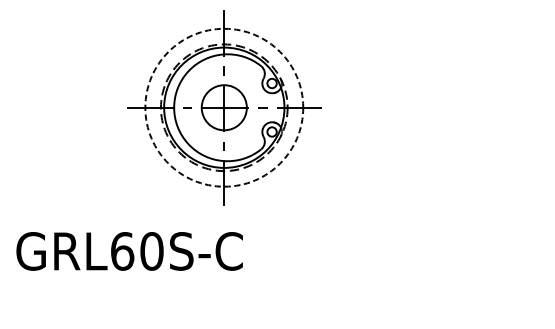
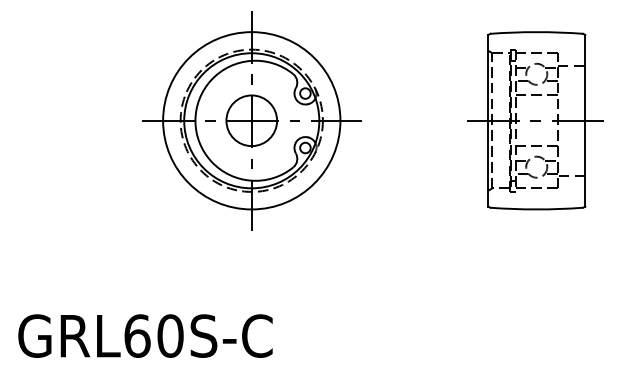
circle: (224, 107) -> (251, 120), dashed -> solid
part: (476, 107) -> (535, 120), added
text: (129, 250) -> (145, 335), moved

